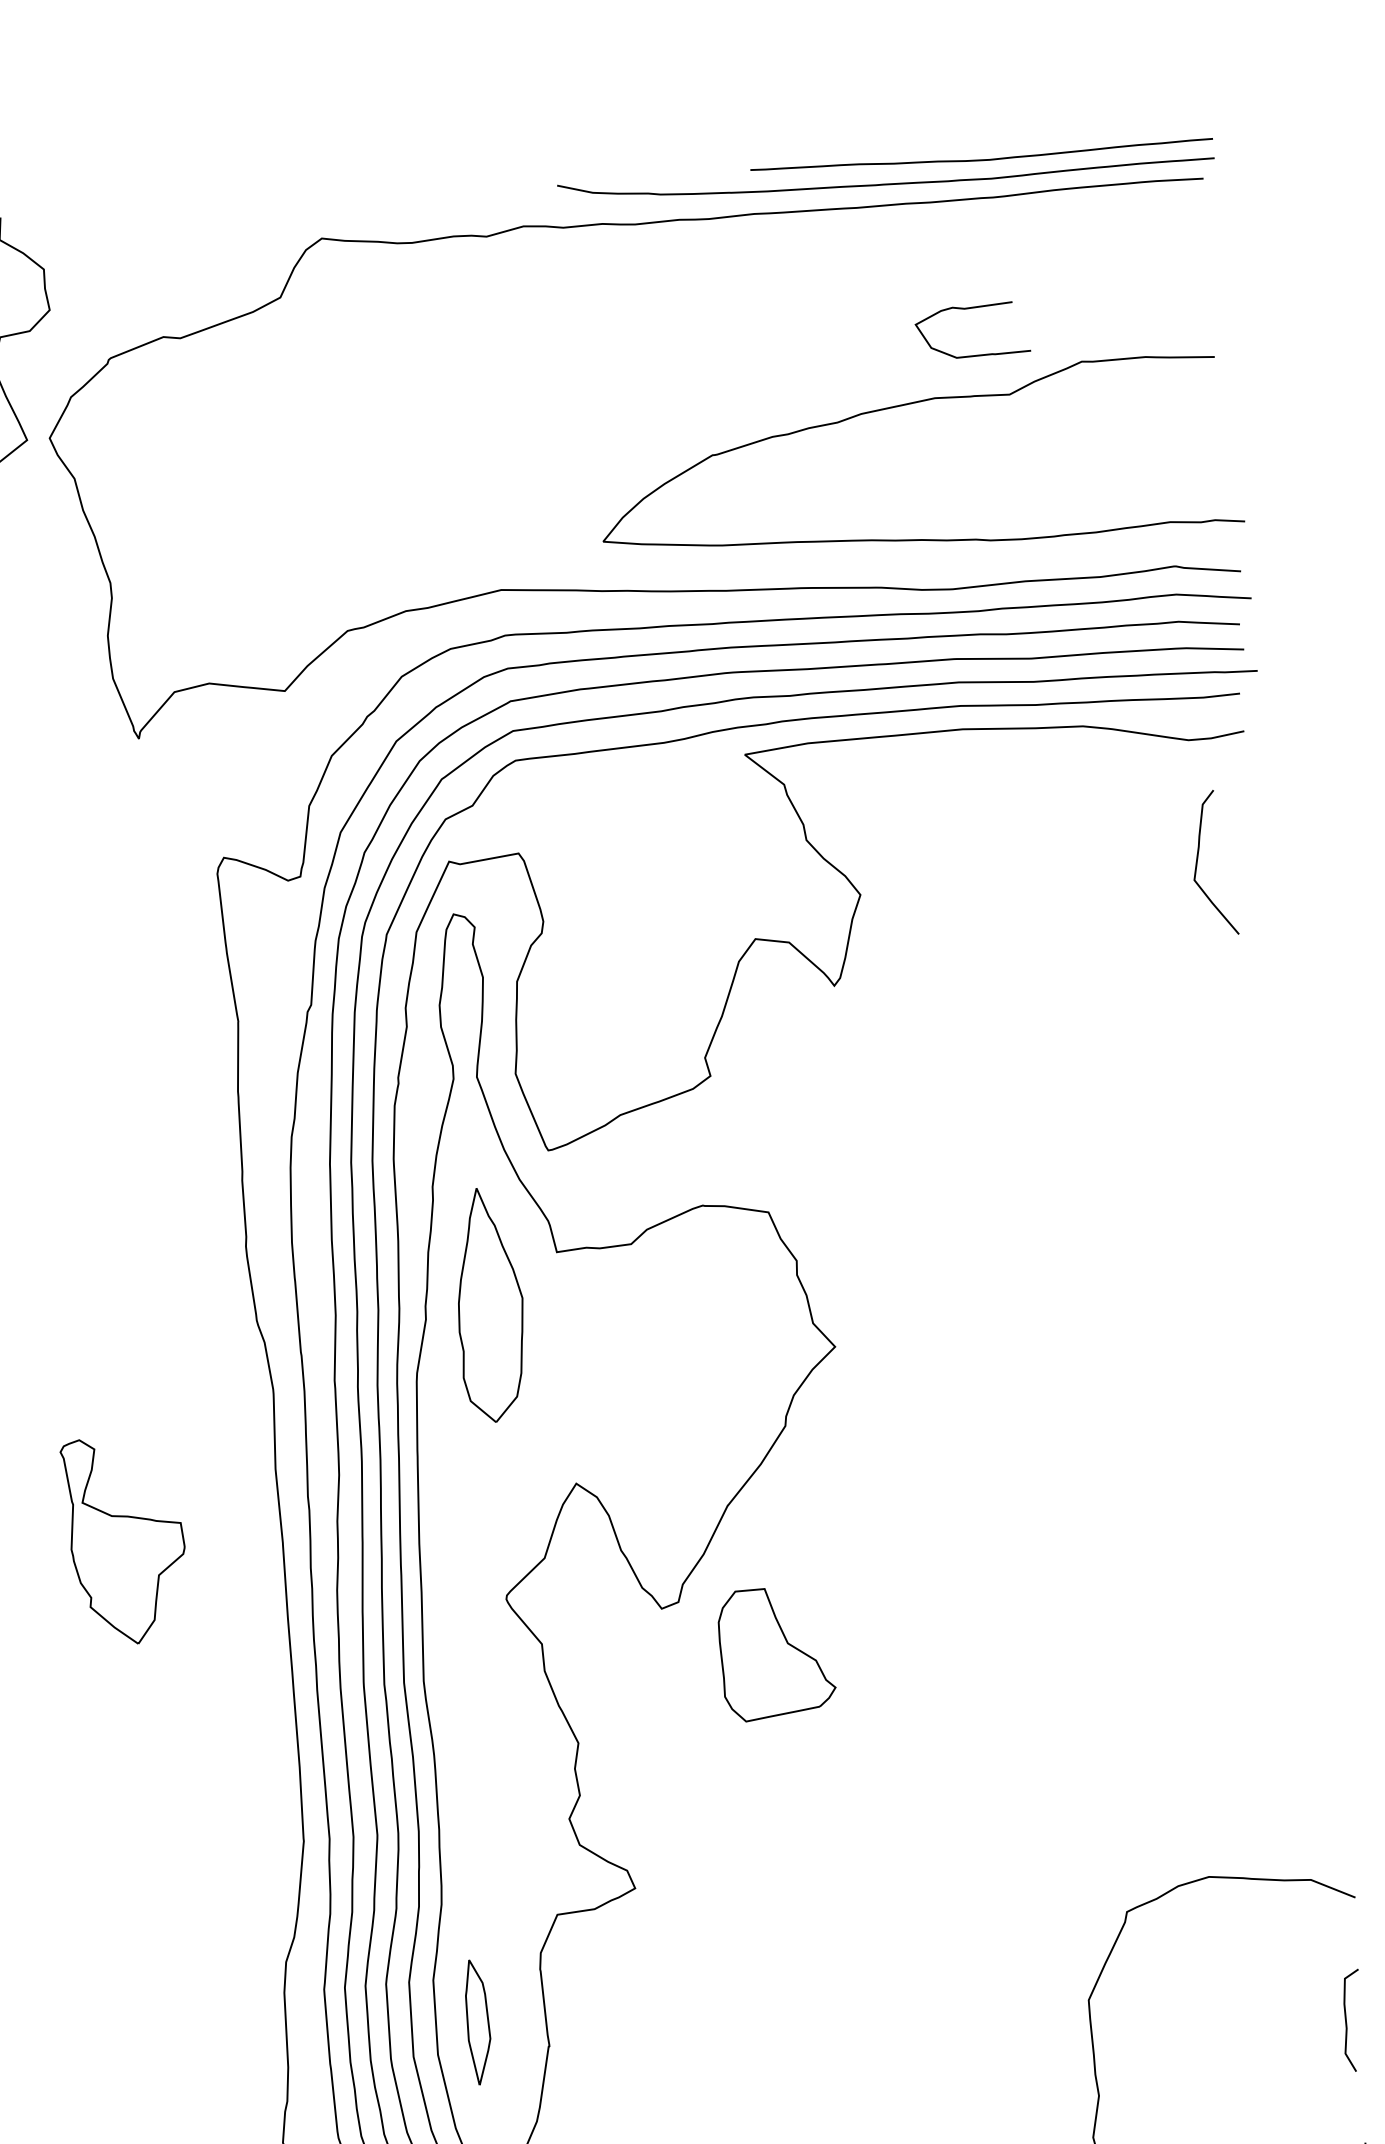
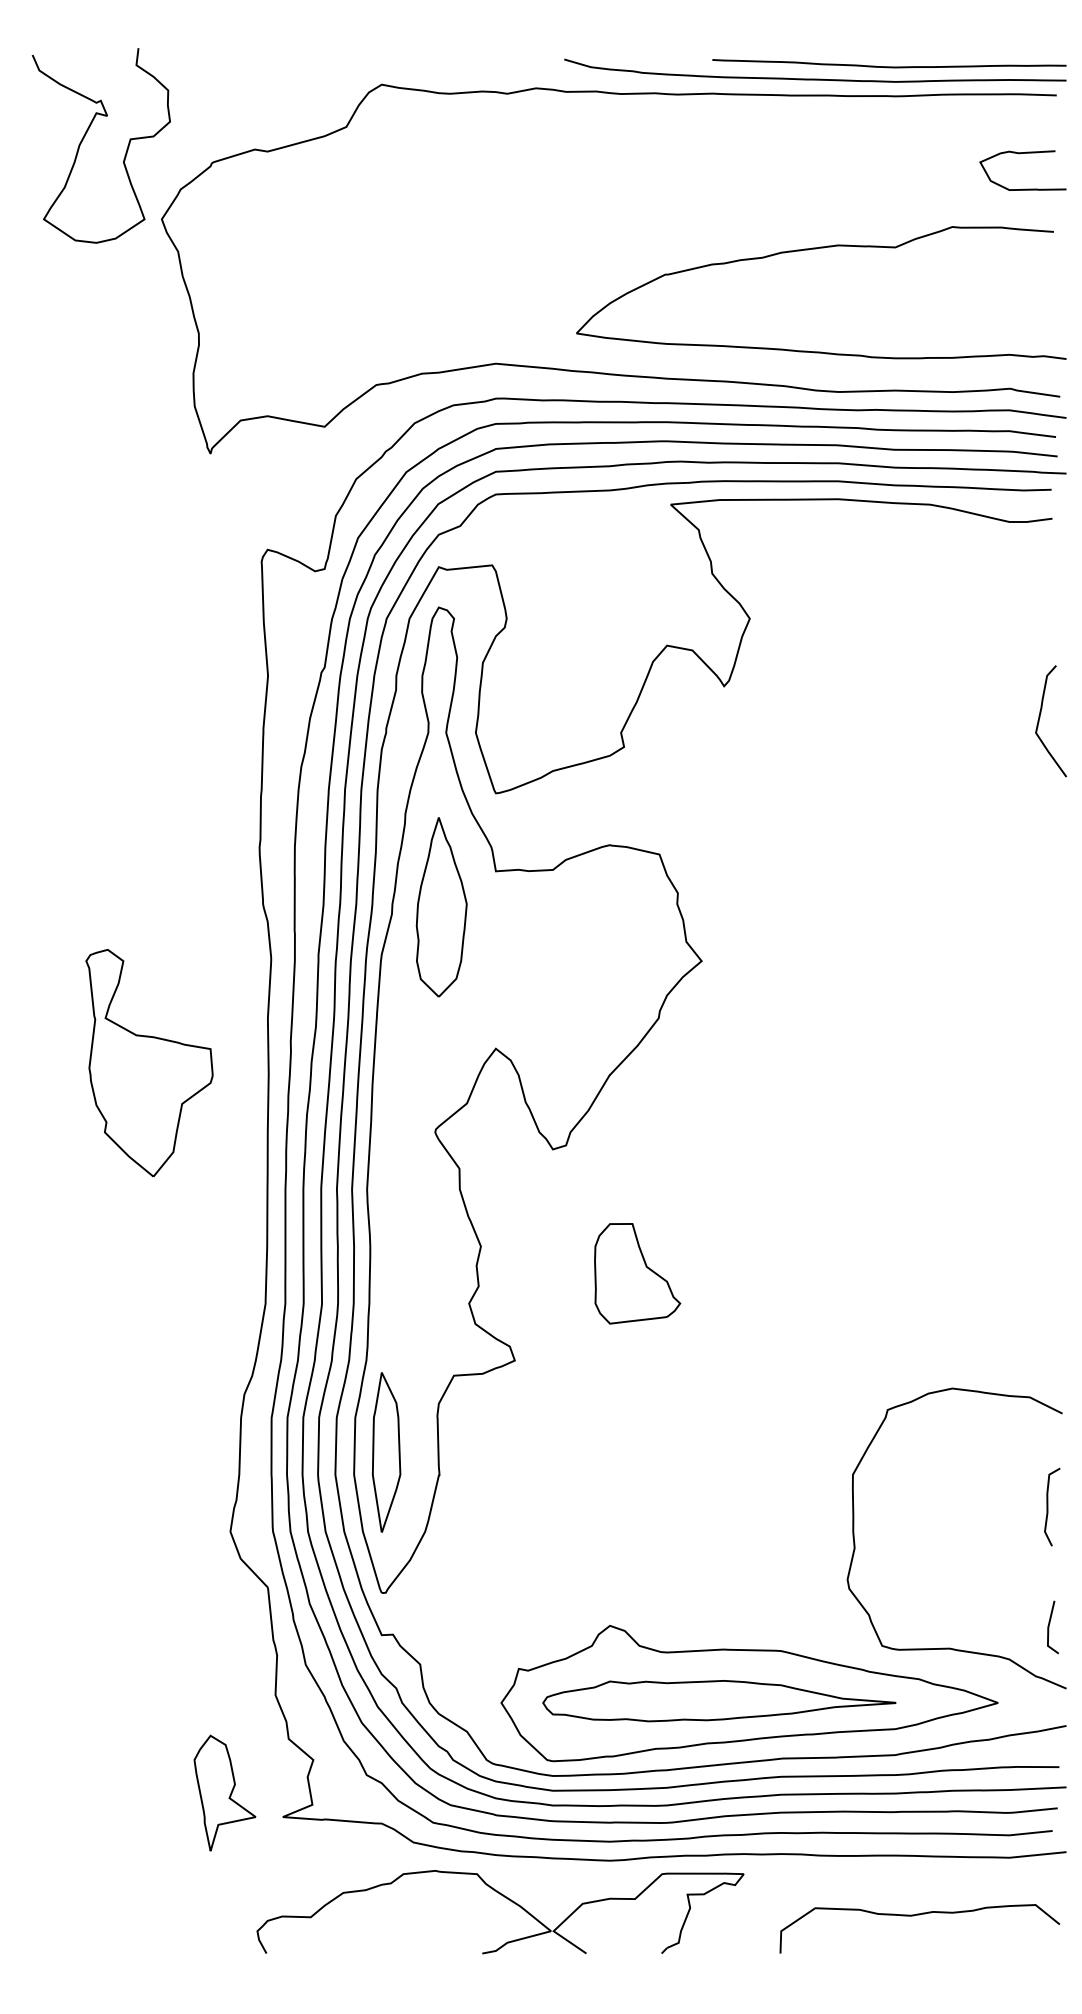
curve: (965, 310) -> (1019, 154), moved
curve: (1198, 859) -> (1040, 717), moved
part: (126, 1540) -> (149, 1063), size x1.43
part: (776, 1653) -> (637, 1273), moved
part: (477, 2022) -> (386, 1452), size x1.67

